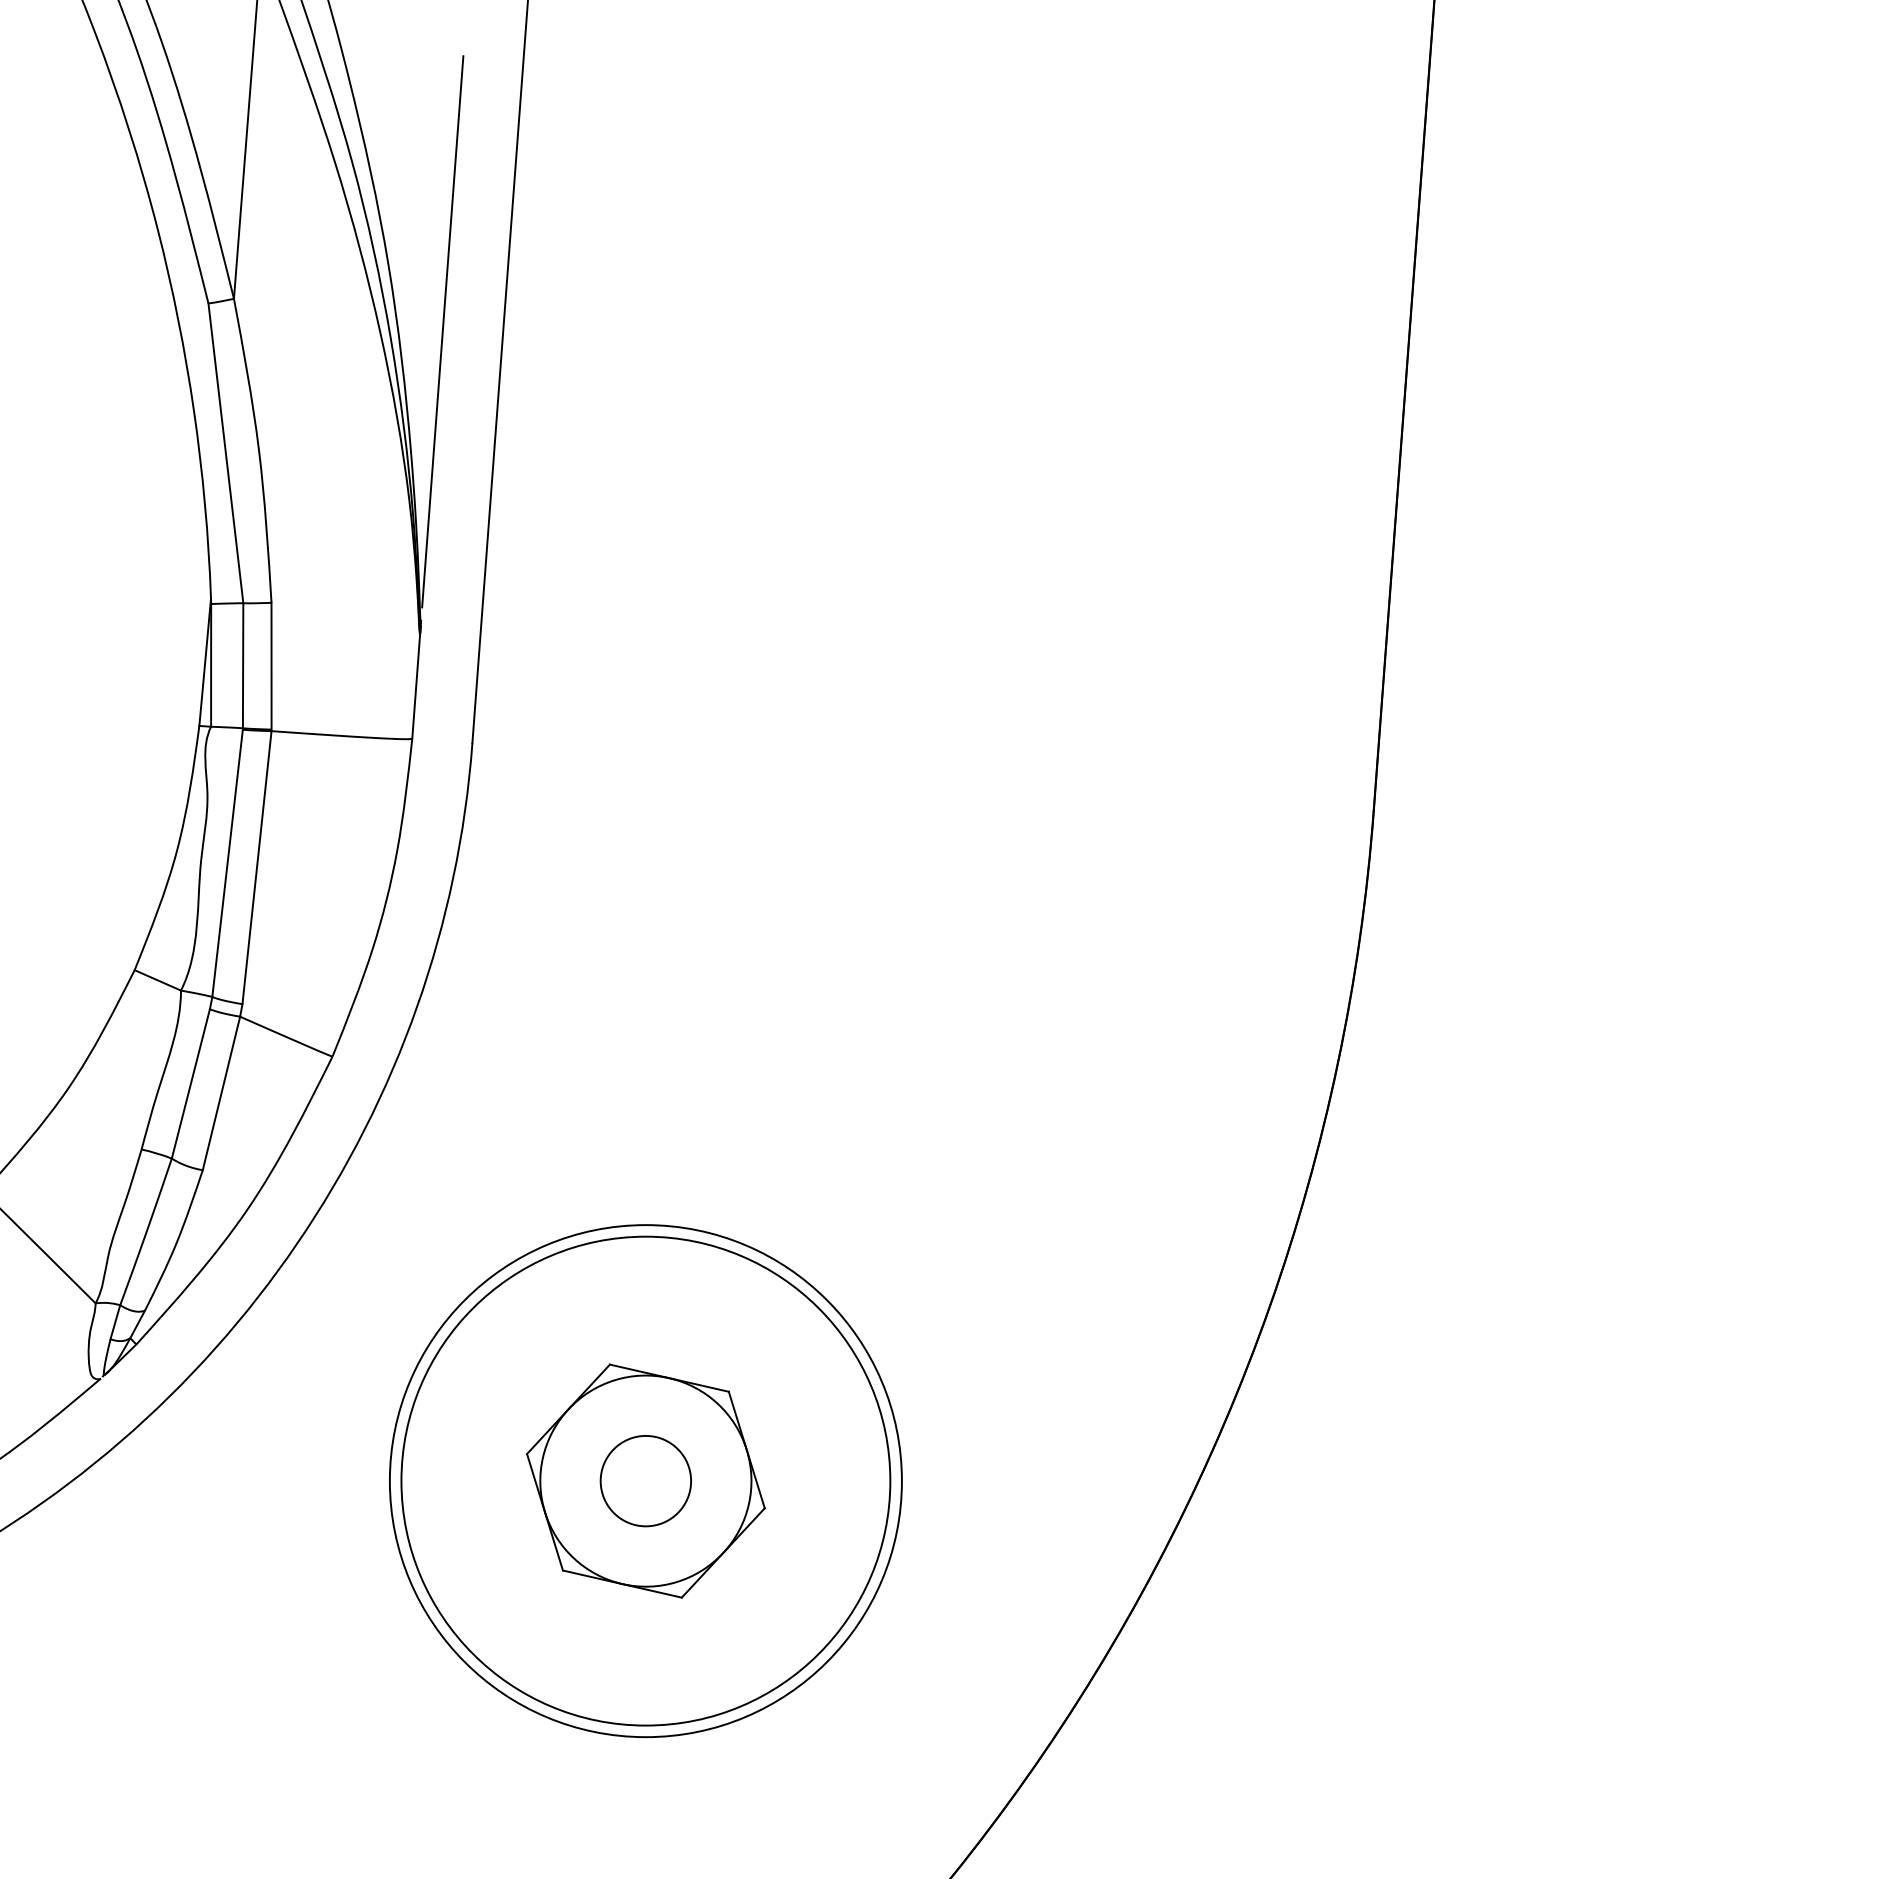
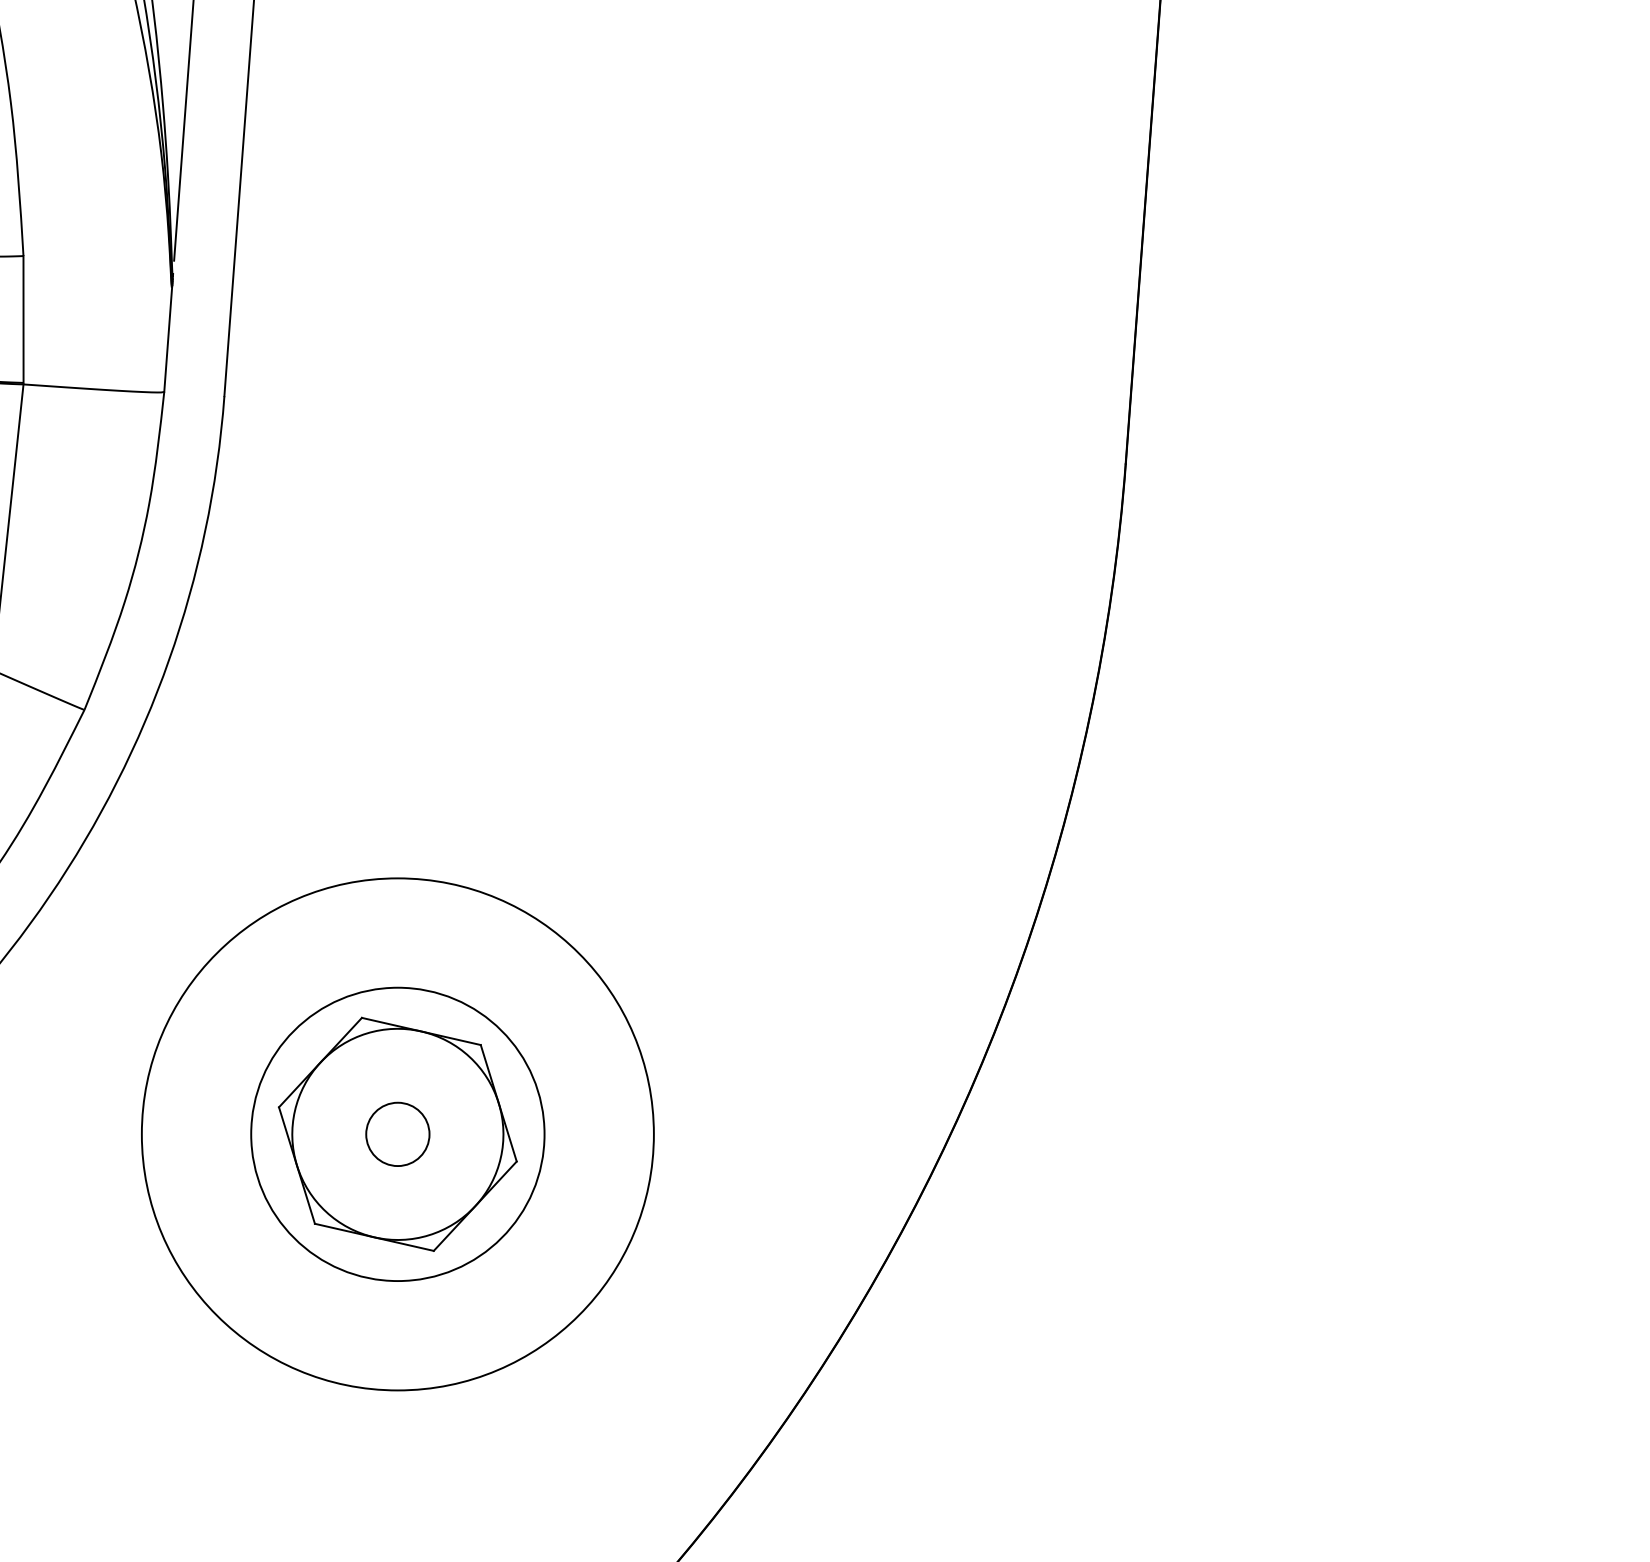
circle: (645, 1480) -> (397, 1133), size x0.6
circle: (645, 1480) -> (397, 1133), size x0.7

